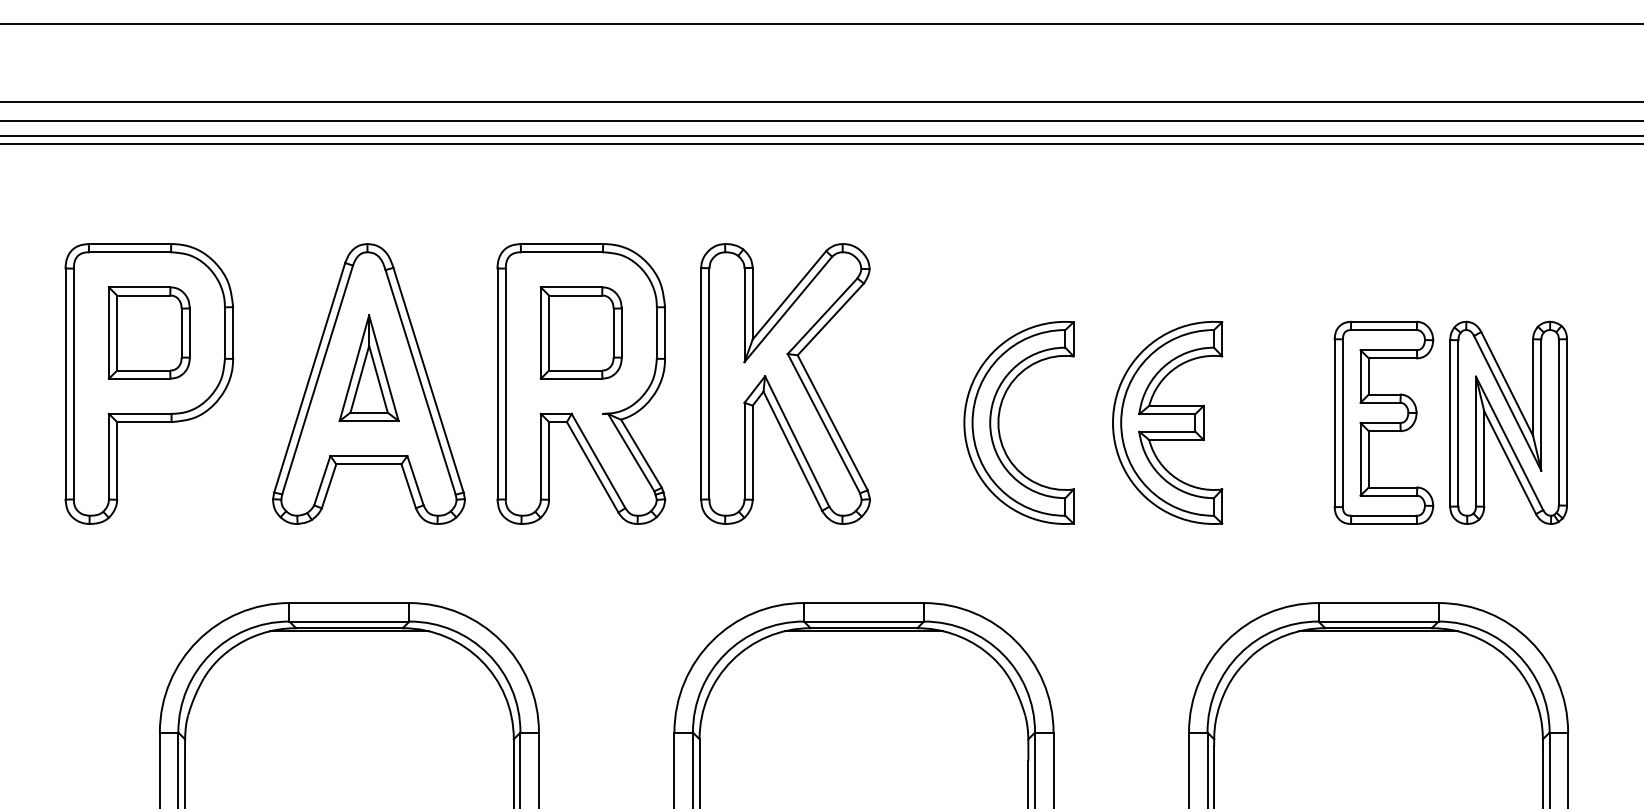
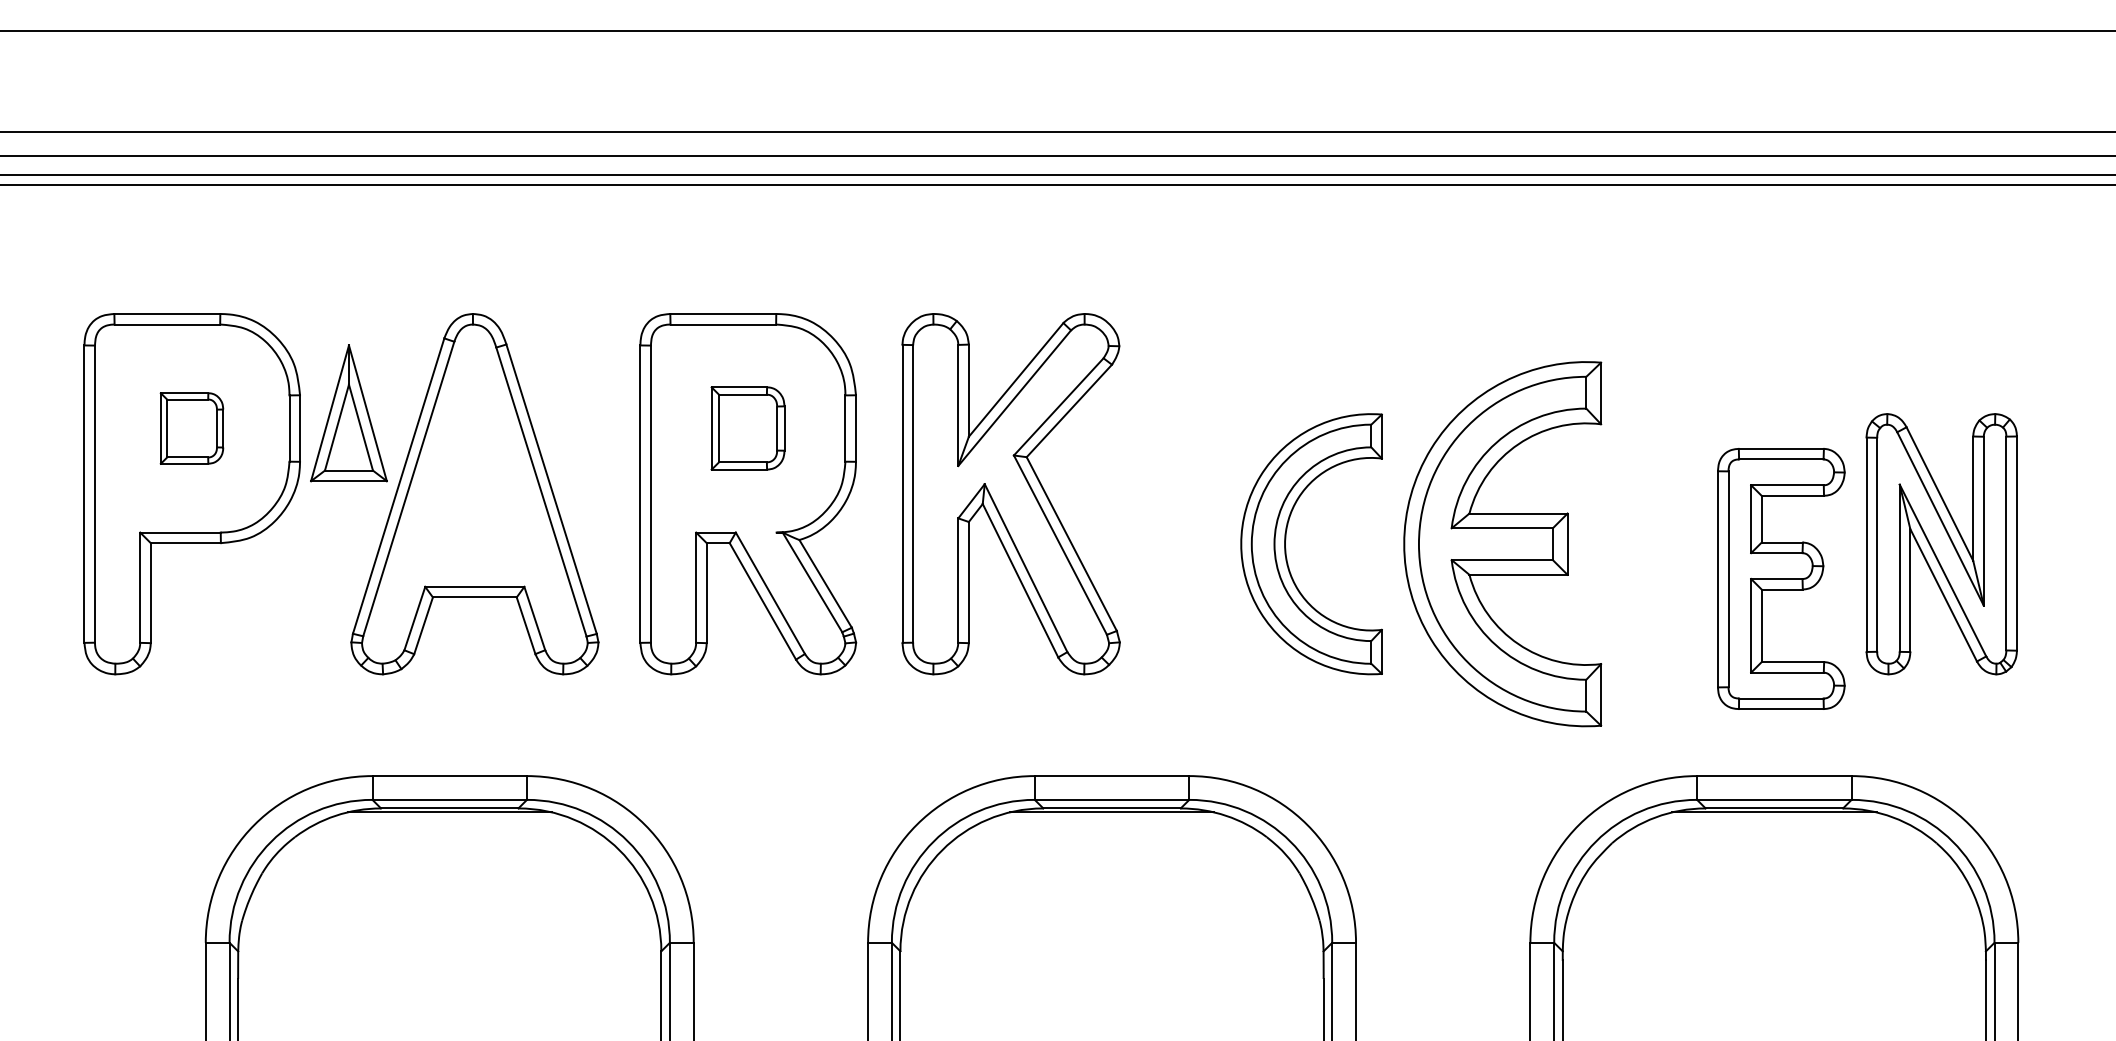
part: (148, 332) -> (191, 427), size x0.6
part: (580, 332) -> (747, 427), size x0.7
part: (368, 367) -> (348, 412), moved
part: (1167, 422) -> (1502, 543), size x1.4
part: (1383, 422) -> (1780, 578), moved

